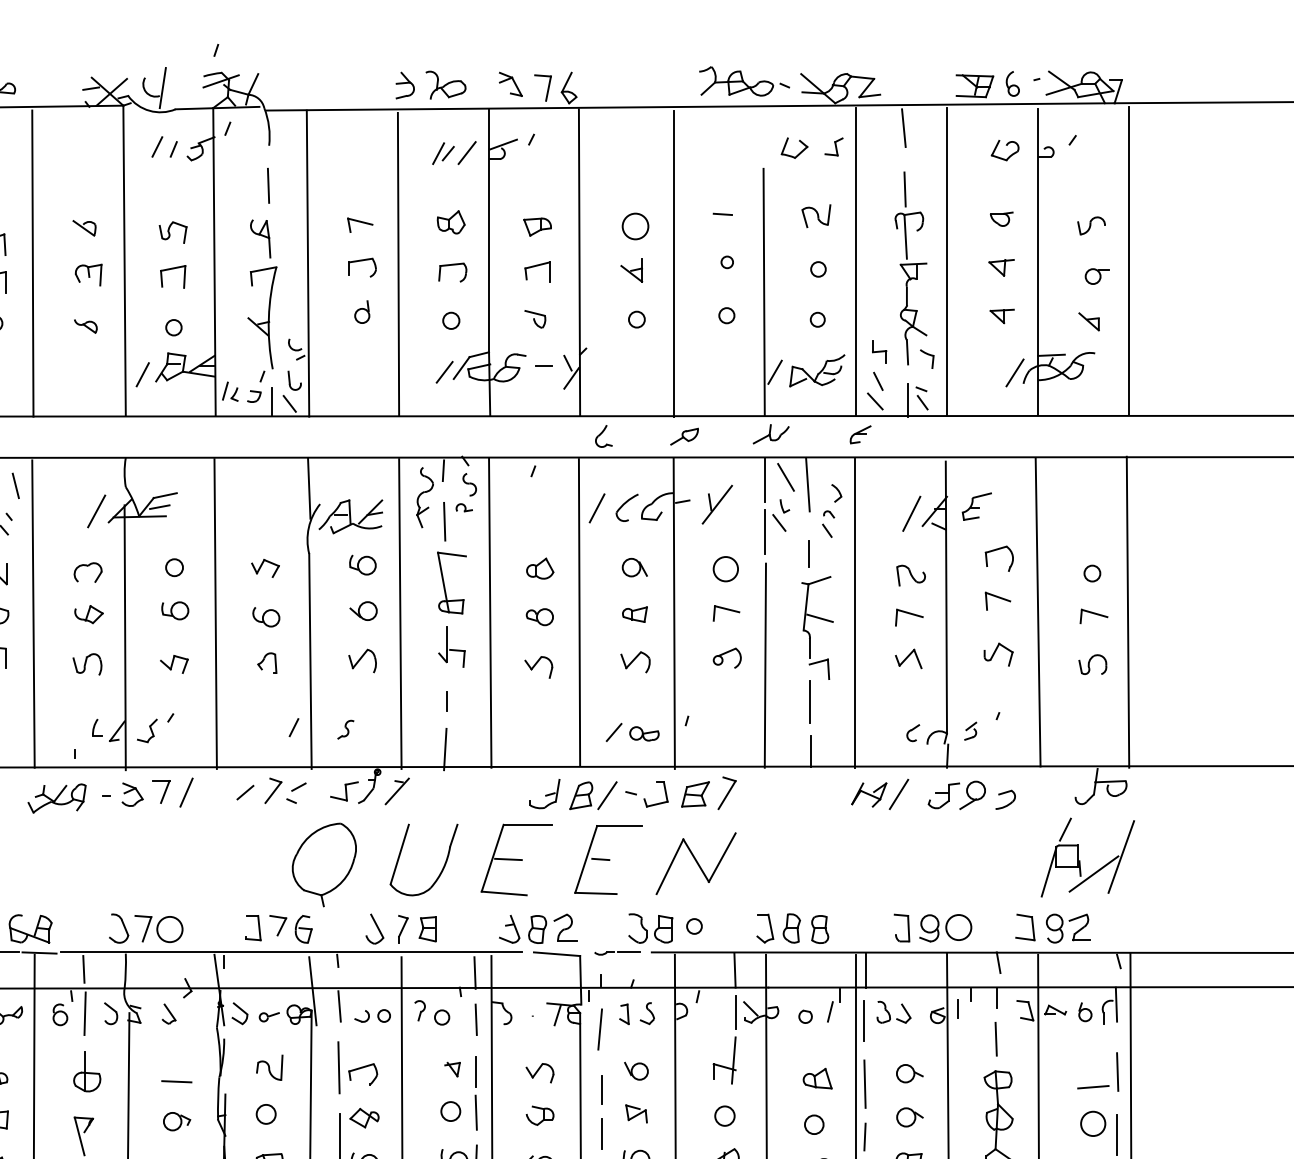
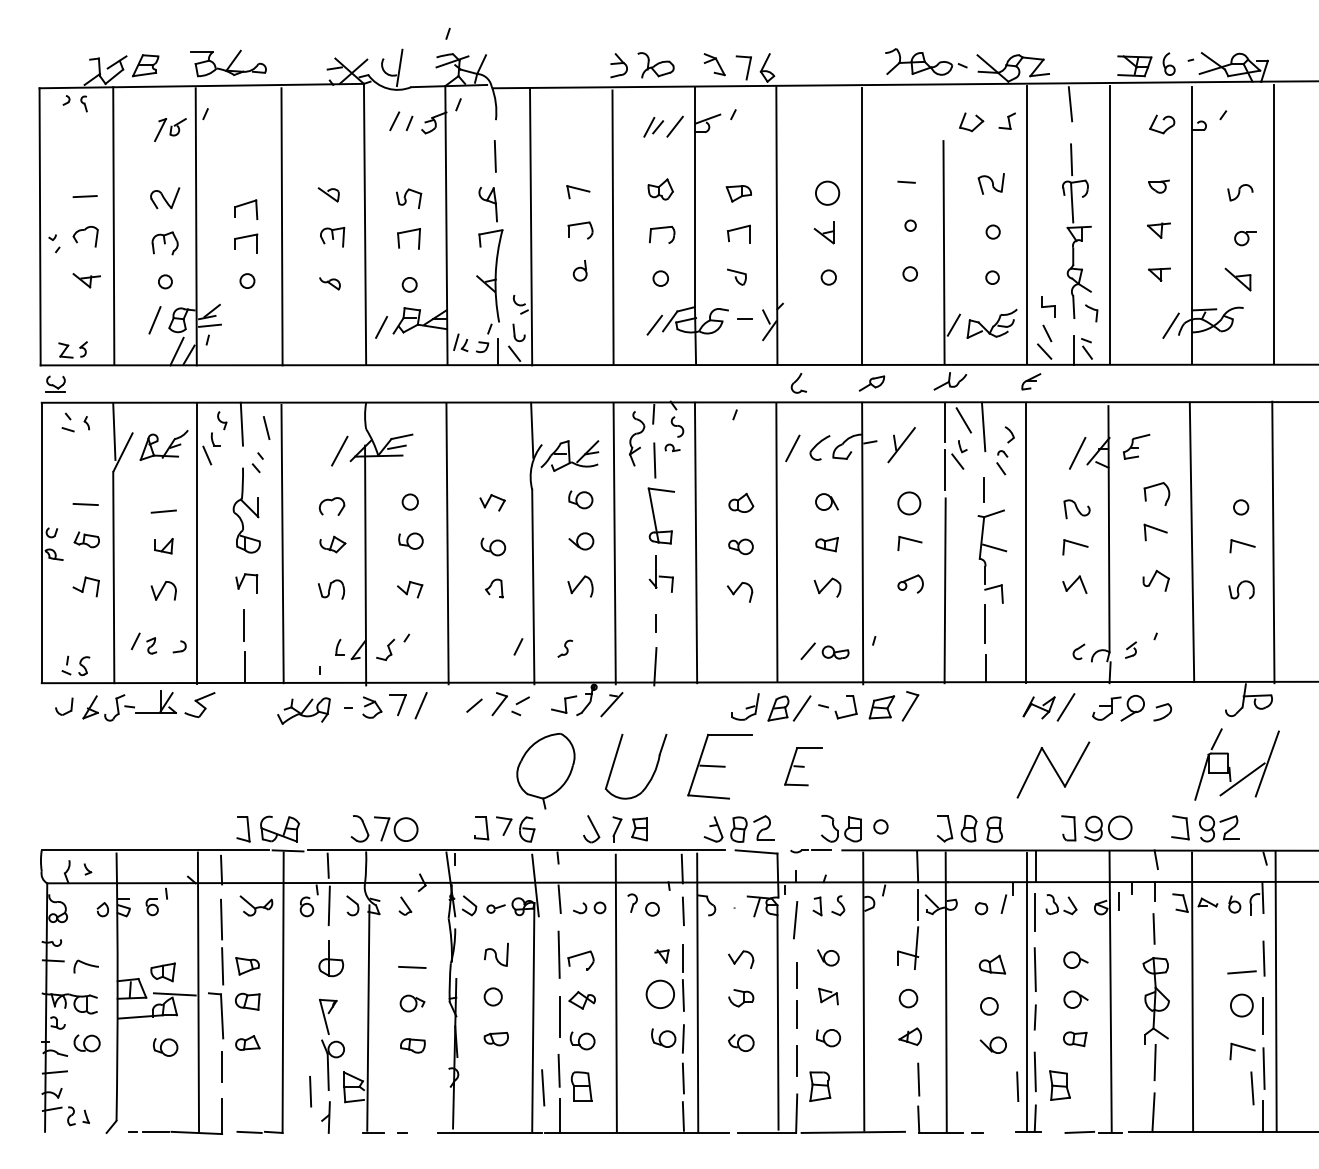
part: (1089, 321) -> (1238, 279), size x1.4
part: (608, 859) -> (803, 766), size x0.6
part: (696, 863) -> (1053, 769), moved
circle: (449, 1111) -> (659, 994), size x1.6

